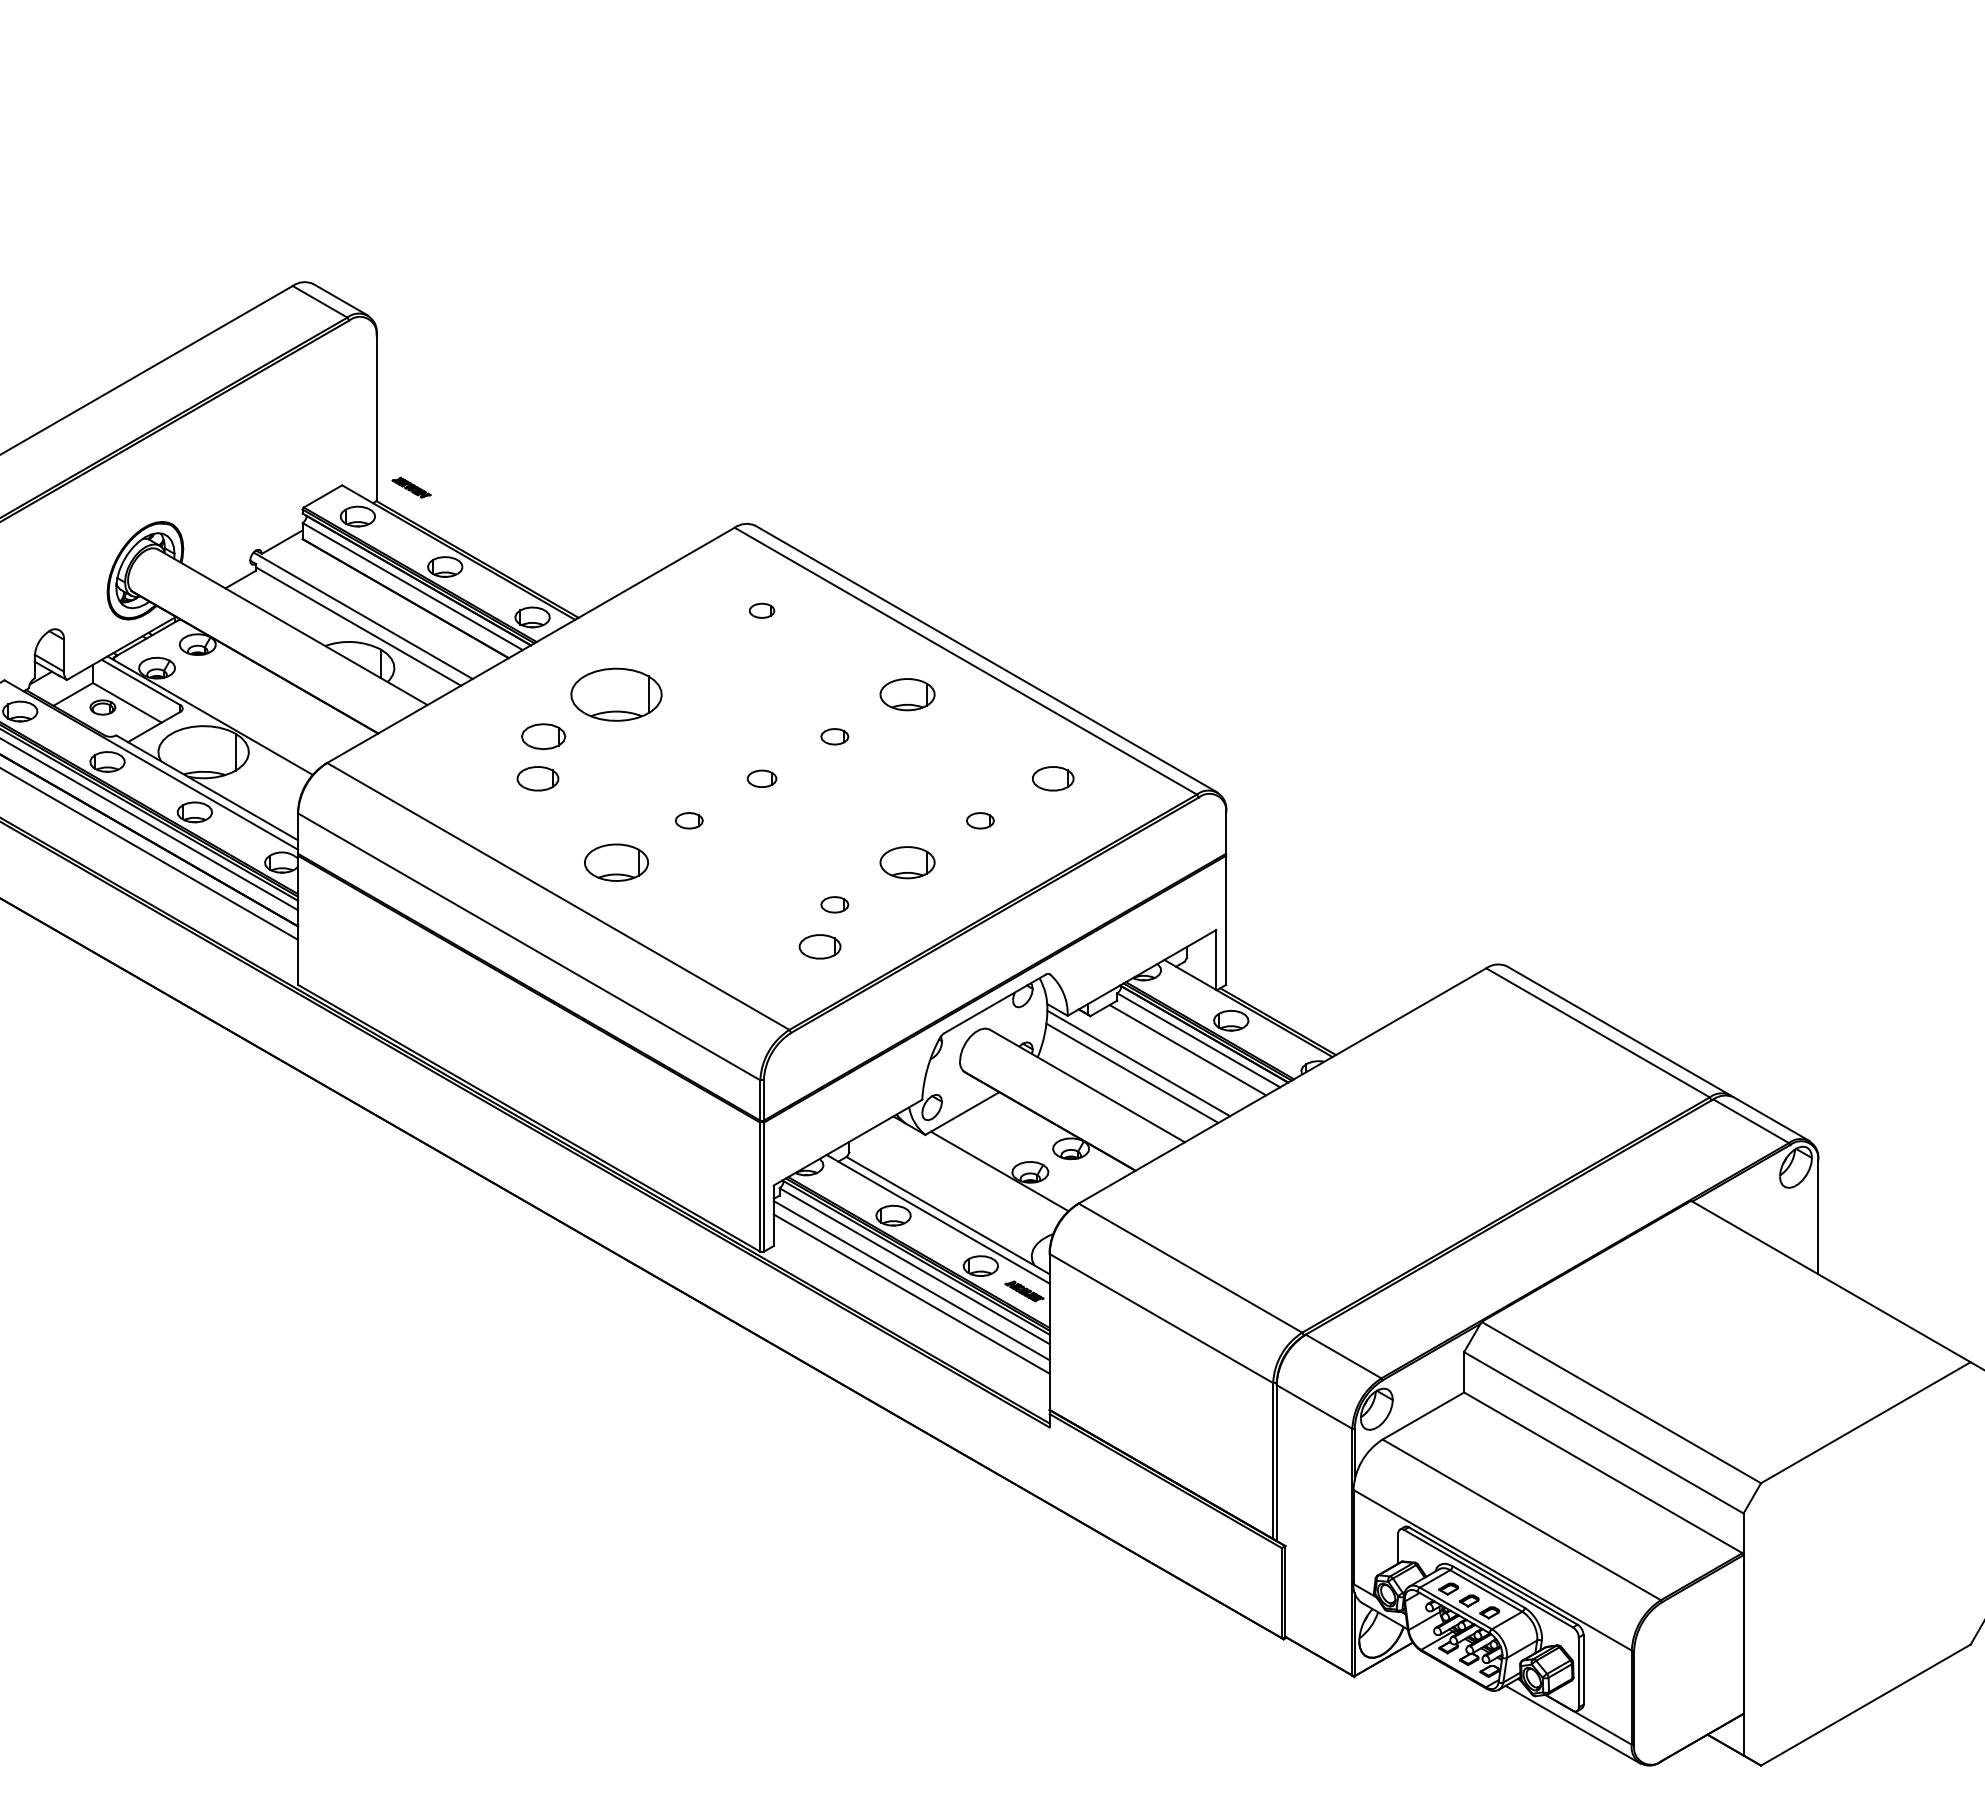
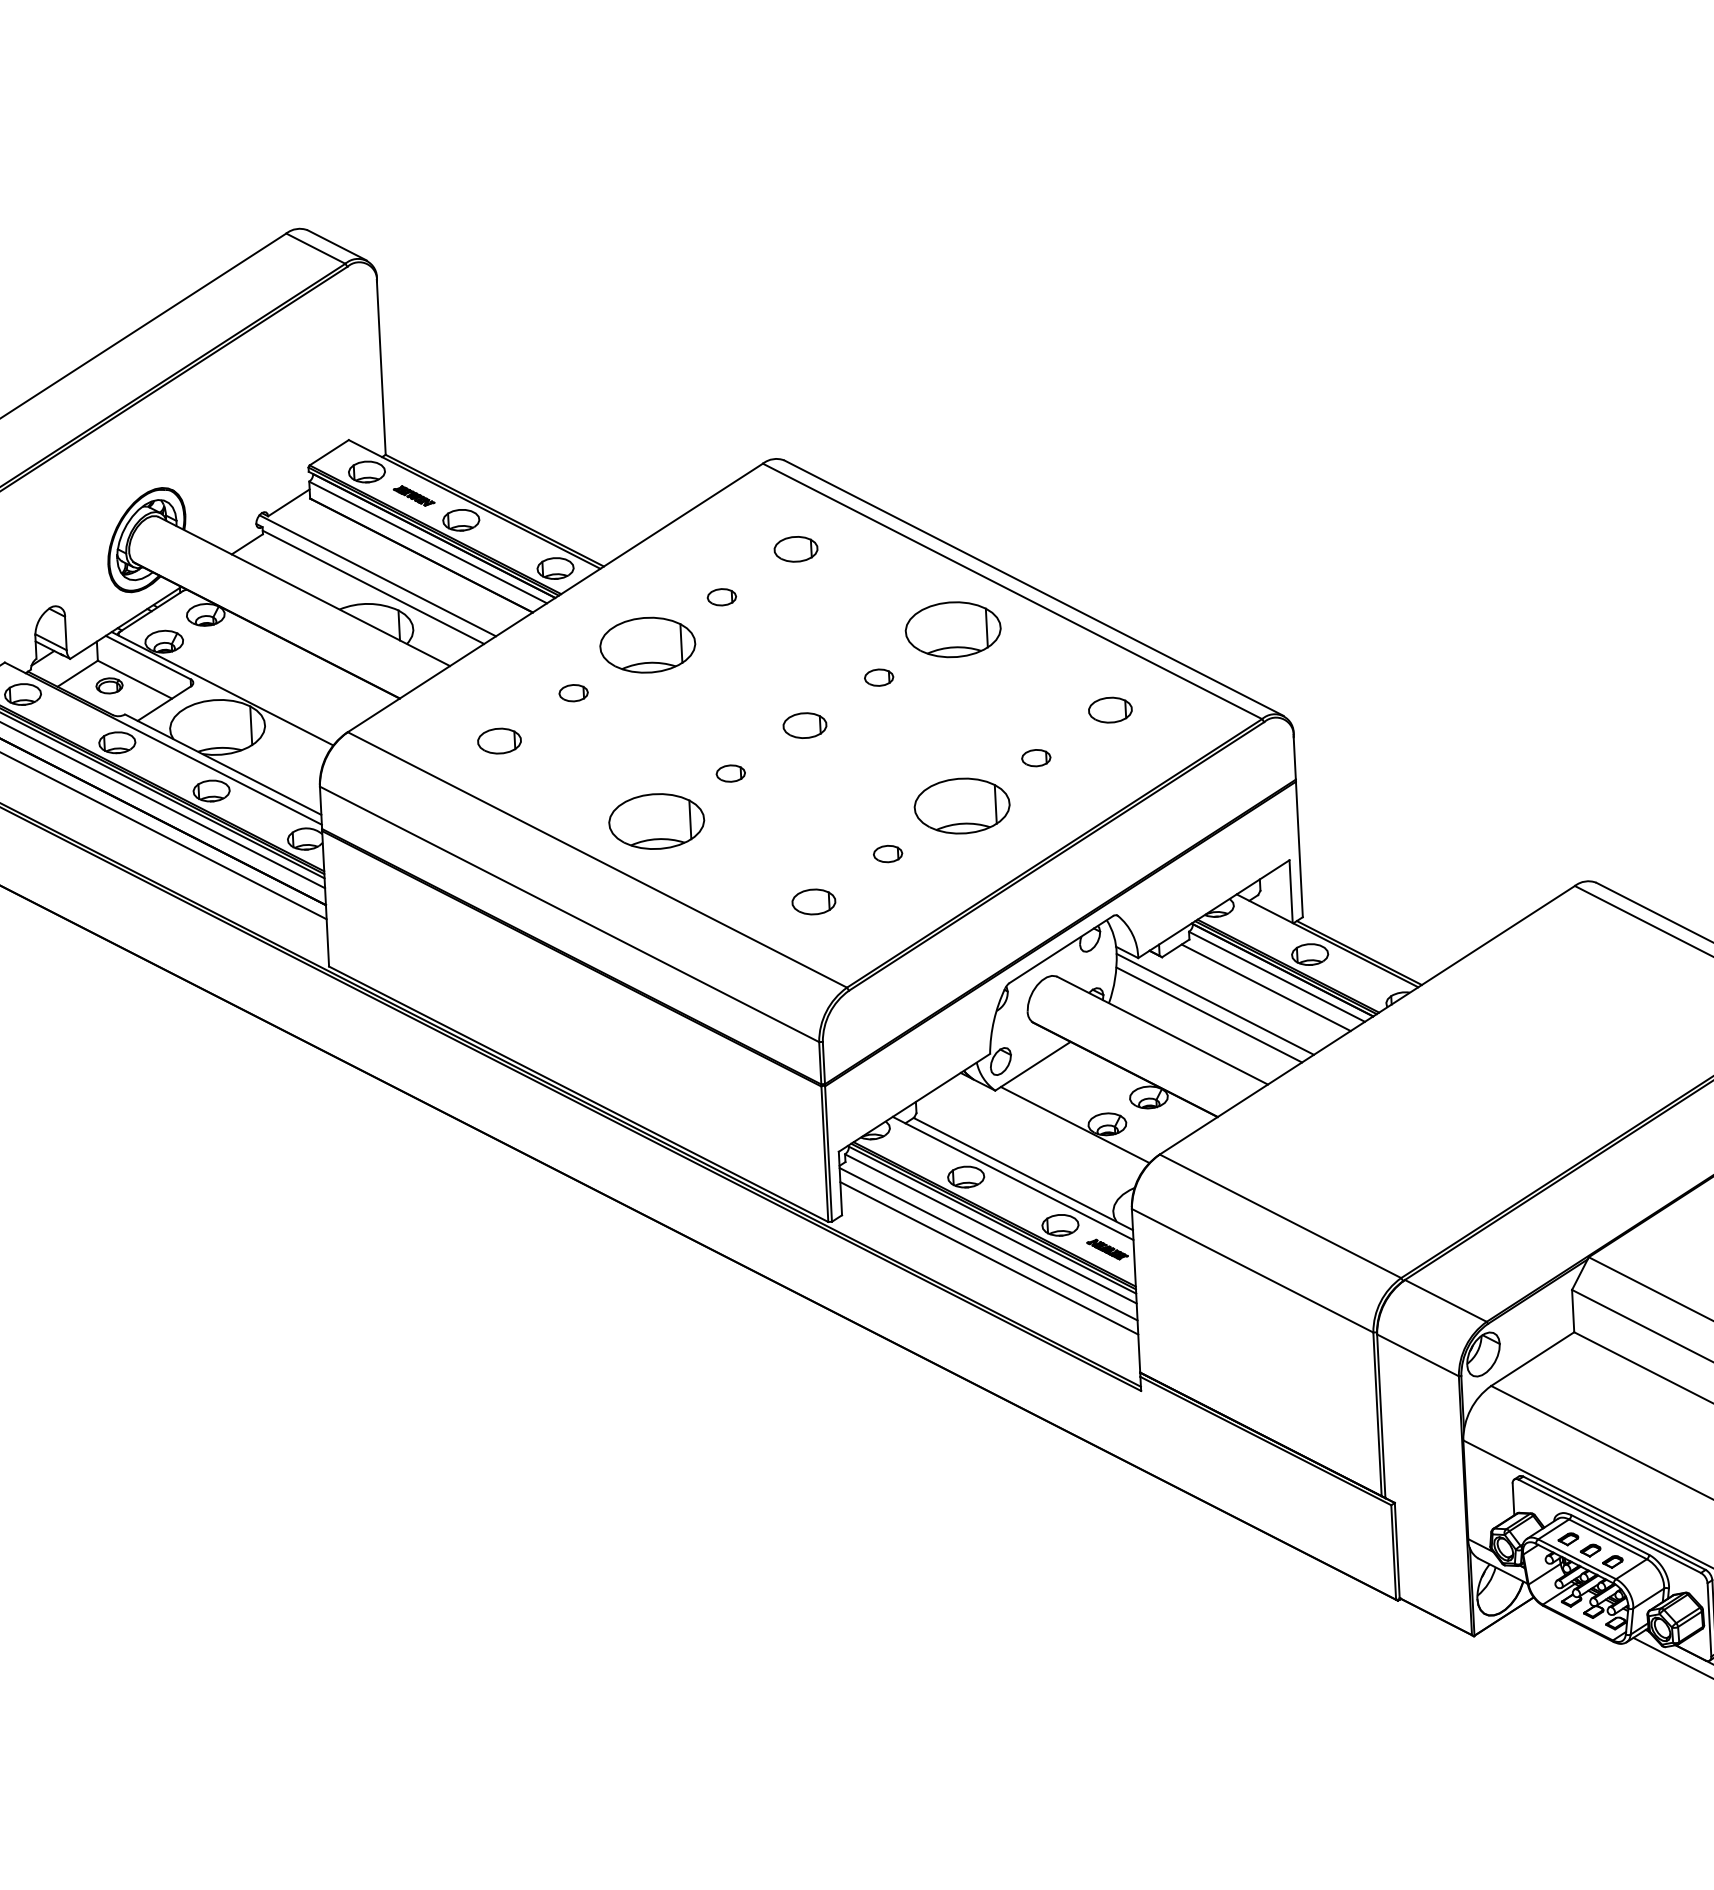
part: (411, 487) -> (414, 495), moved
part: (761, 610) -> (795, 549), size x1.67
part: (688, 652) -> (721, 597), added
part: (907, 694) -> (953, 629), size x1.67
part: (543, 736) -> (573, 692), size x0.62
part: (537, 778) -> (499, 740), moved
part: (761, 778) -> (804, 725), size x1.43
part: (616, 862) -> (656, 821), size x1.43
part: (907, 862) -> (962, 805), size x1.67
part: (819, 946) -> (813, 901), moved

